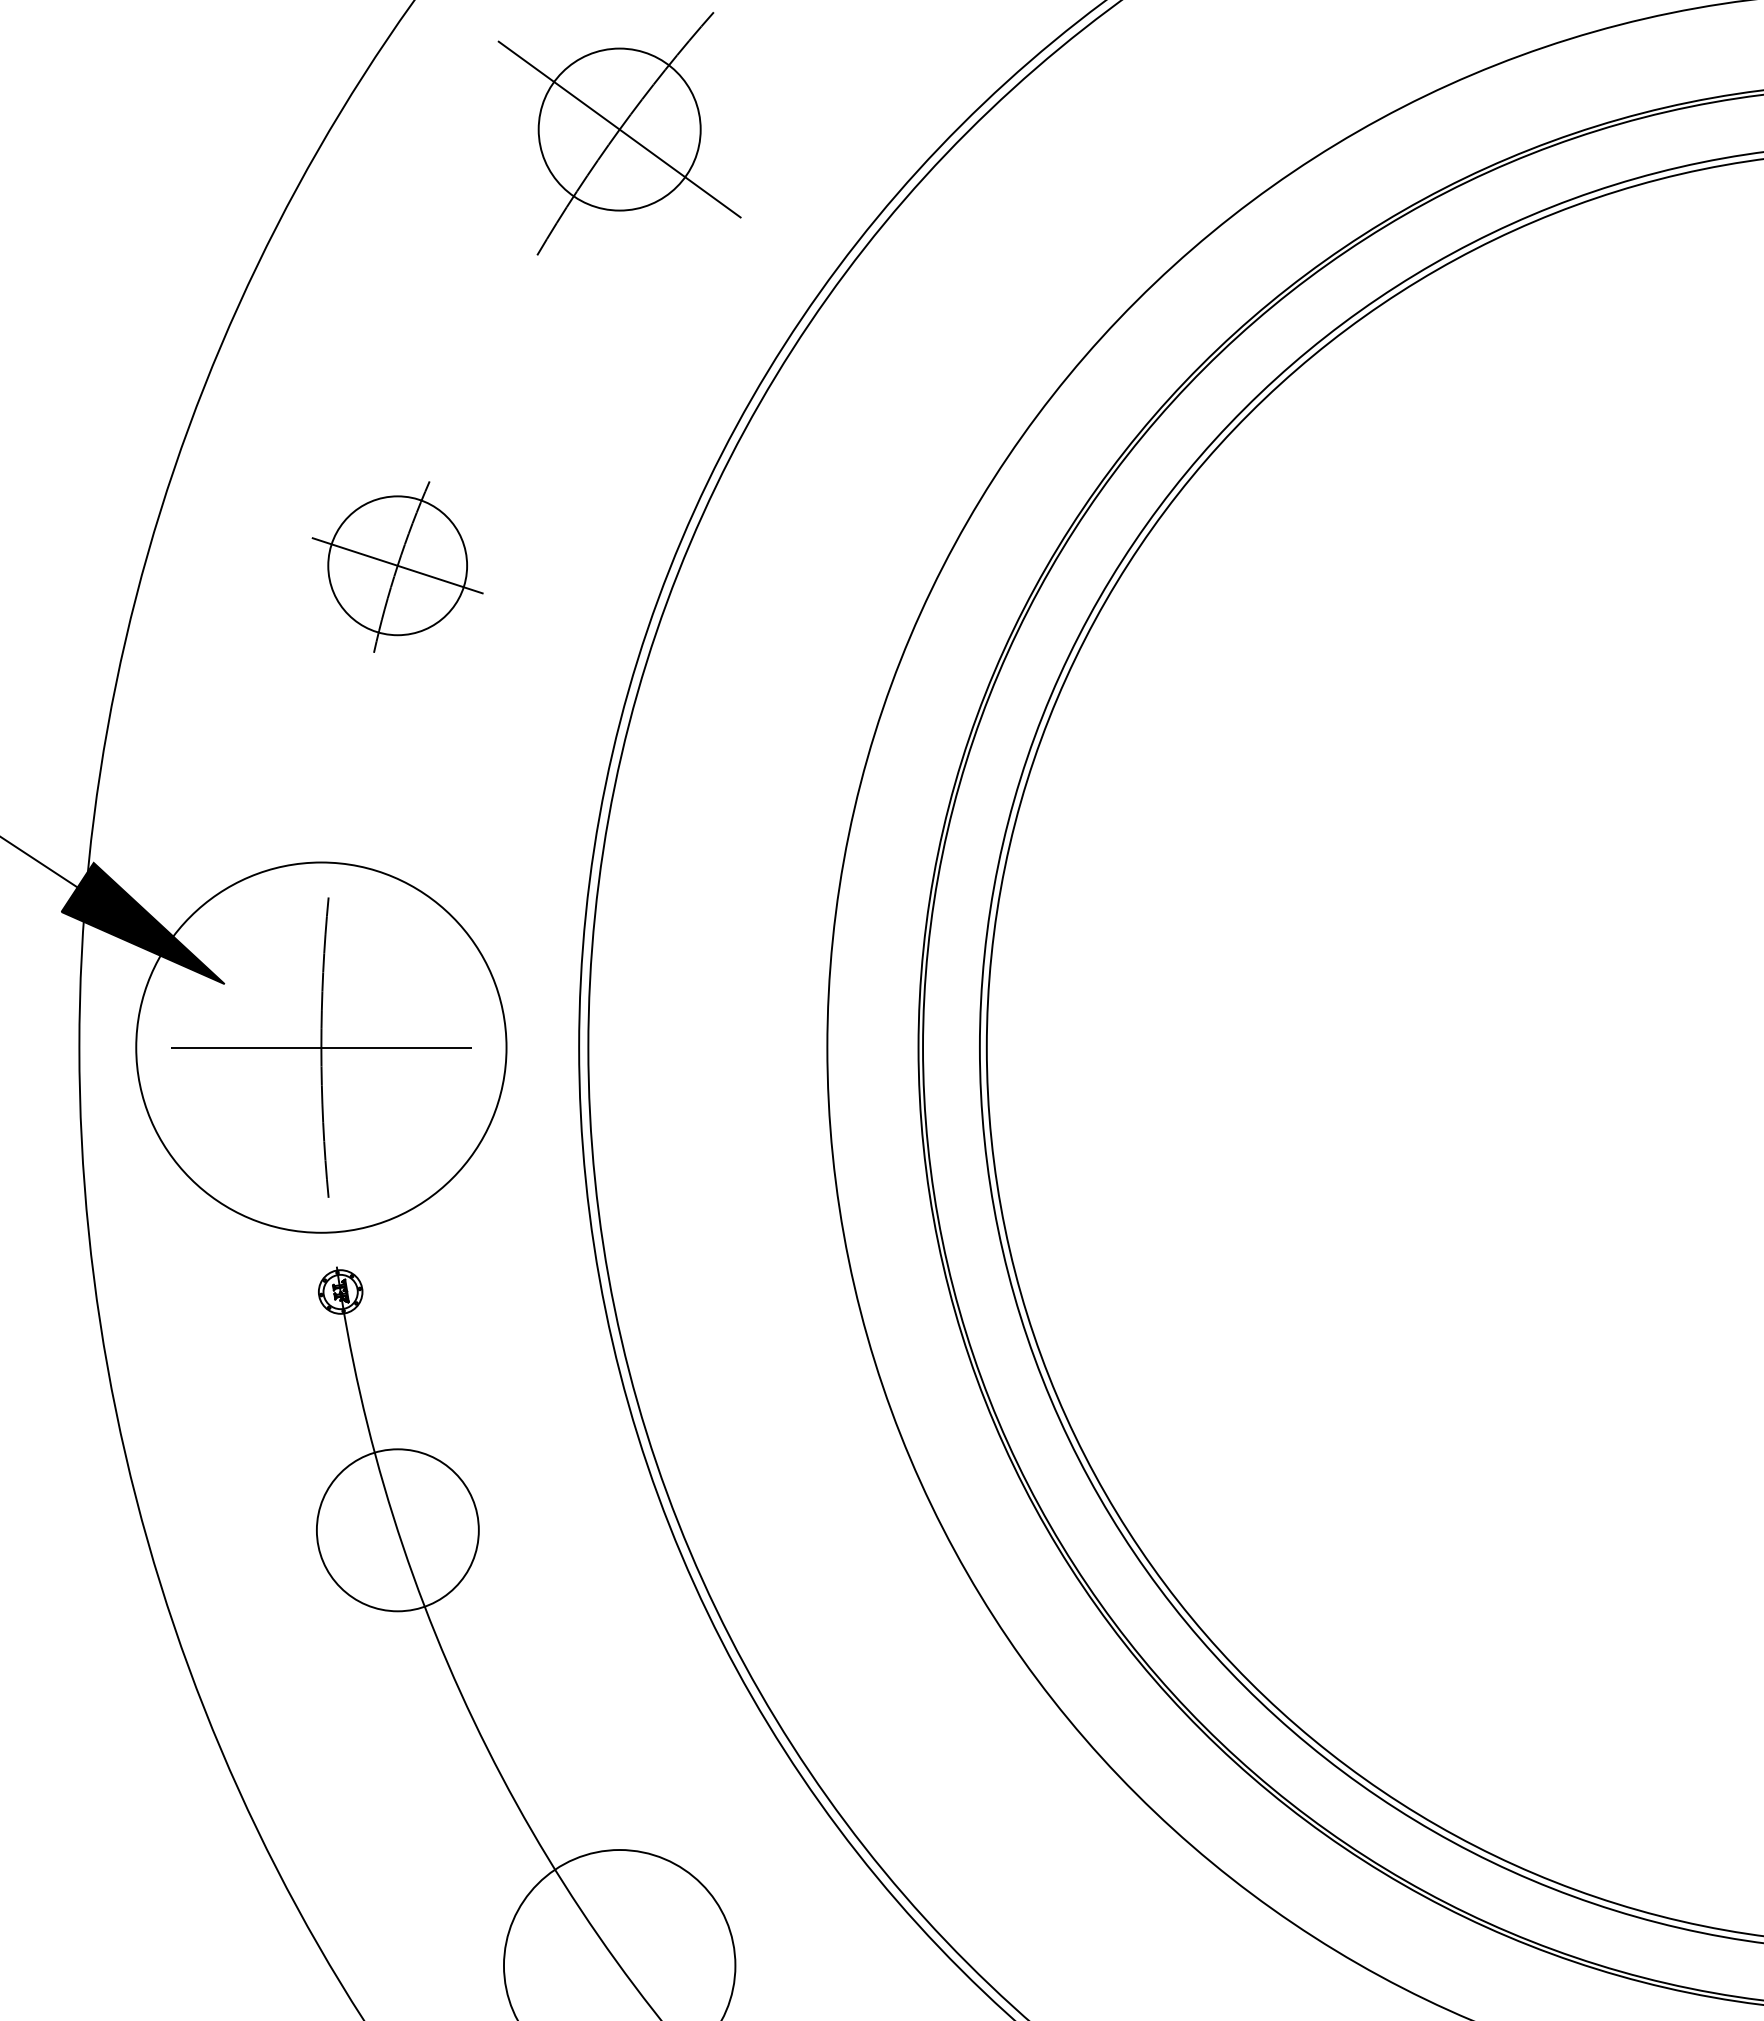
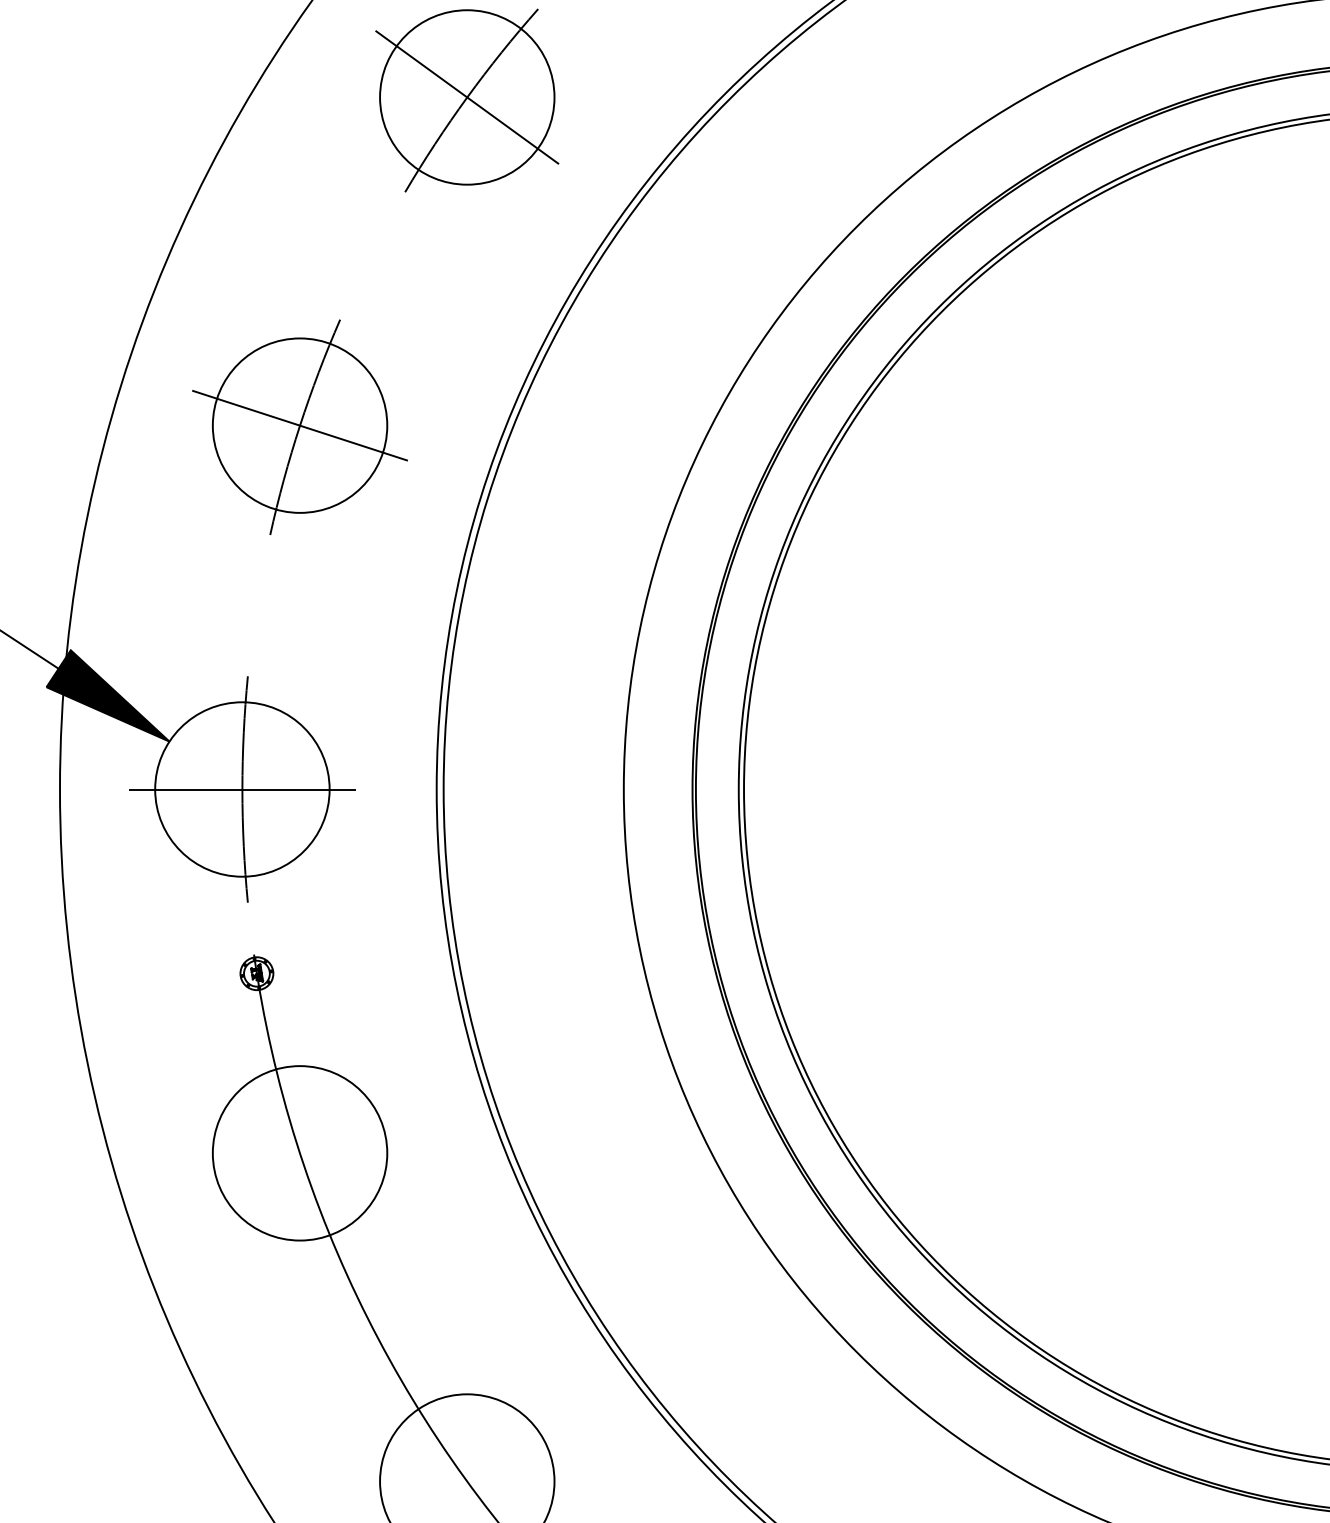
circle: (619, 129) -> (467, 97), size x1.43
part: (397, 566) -> (299, 426), size x1.67
circle: (321, 1047) -> (242, 789), size x0.62
circle: (397, 1530) -> (299, 1153), size x1.43

